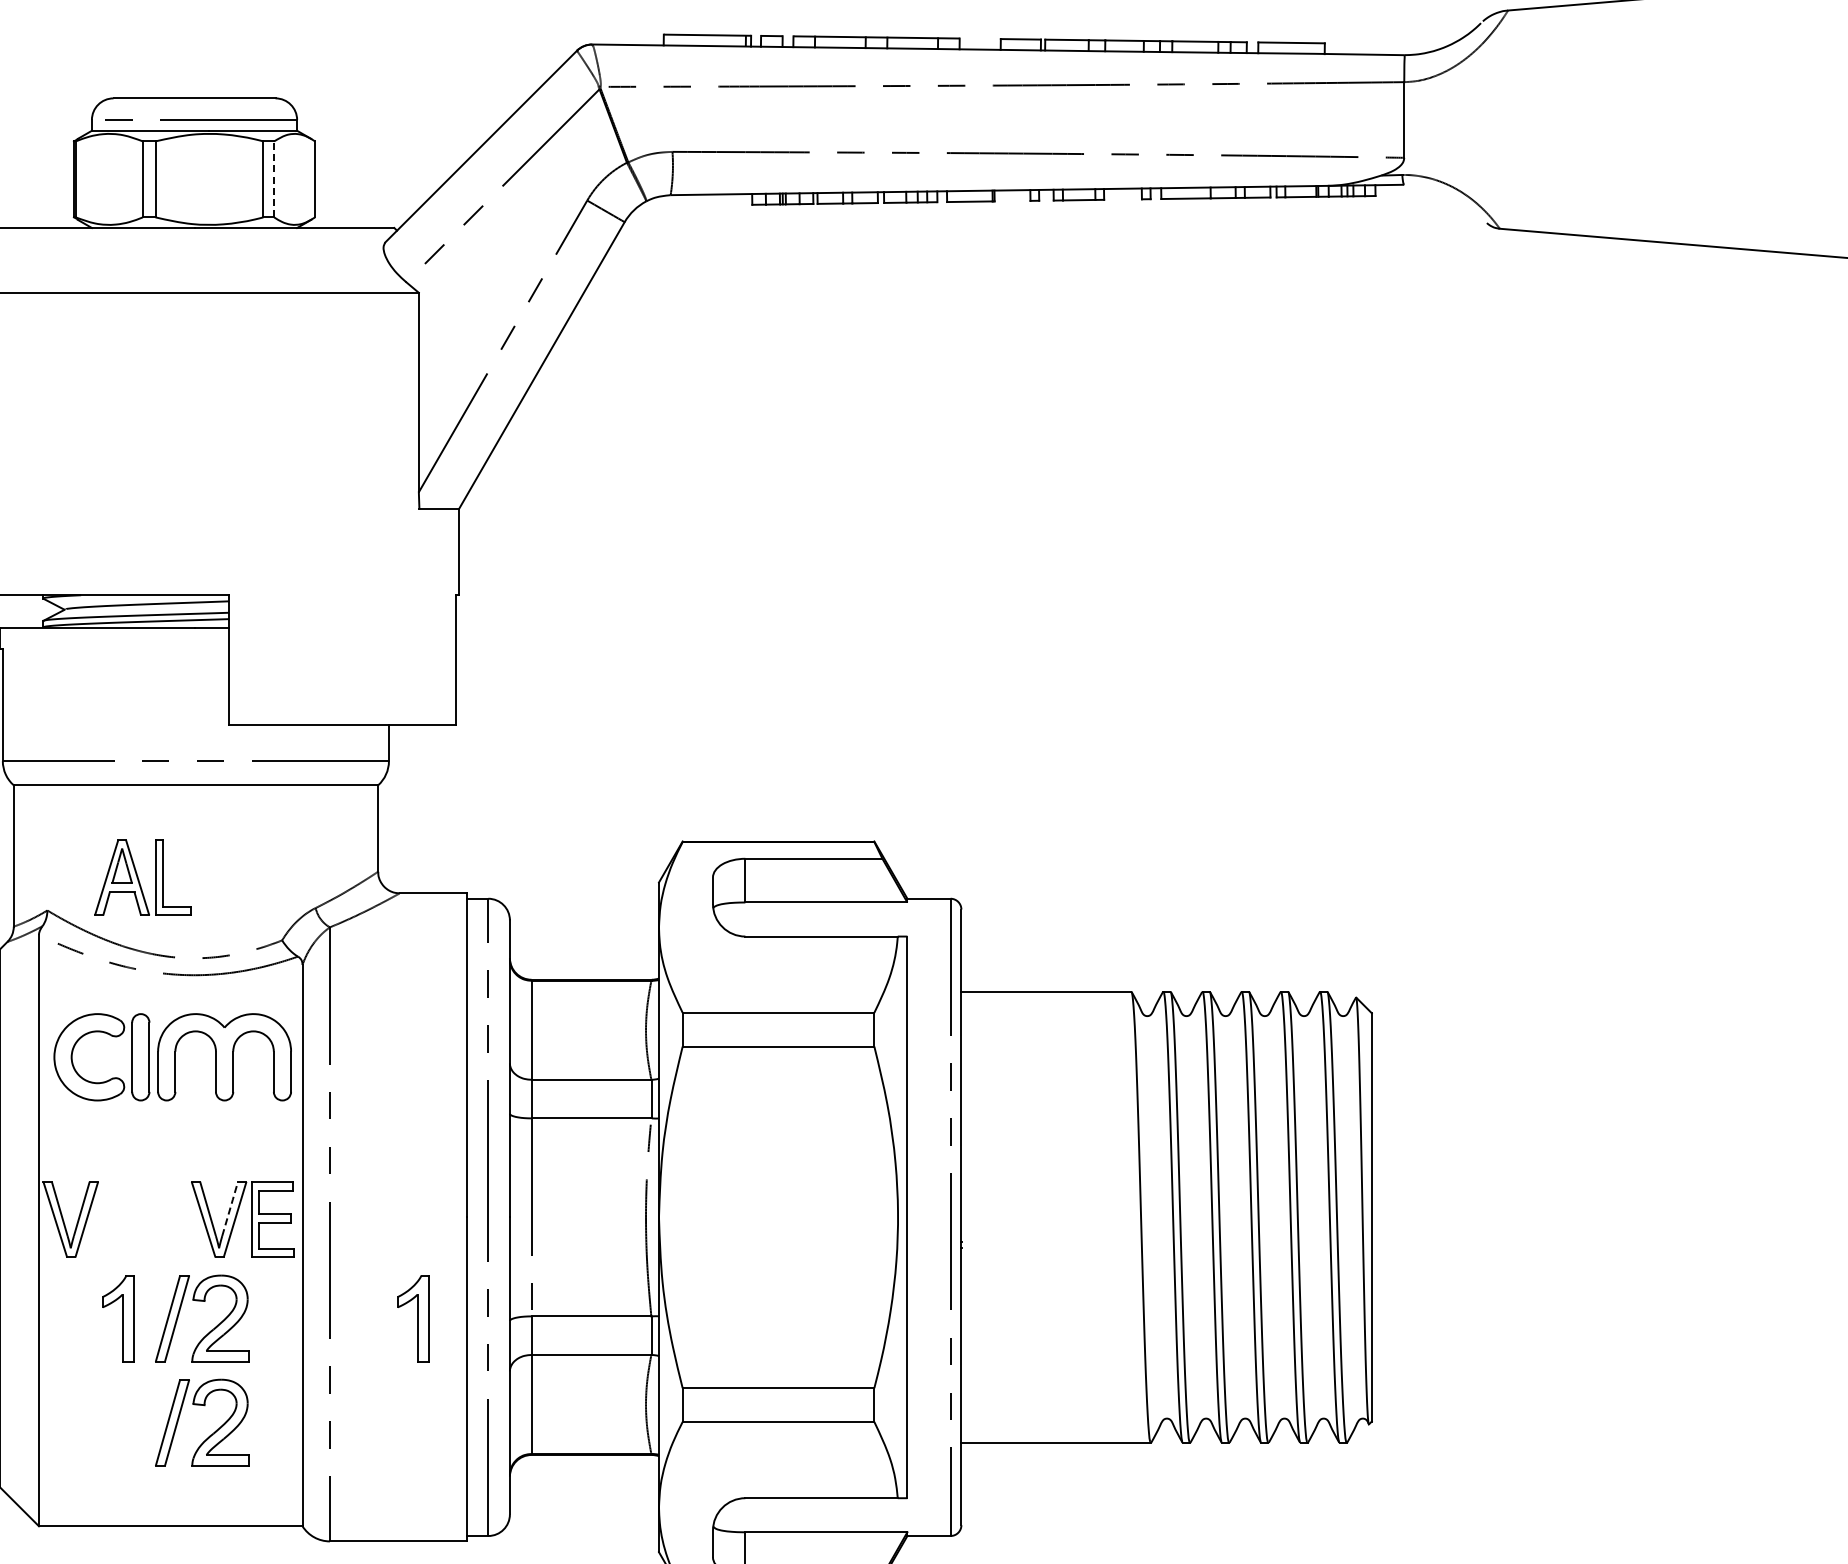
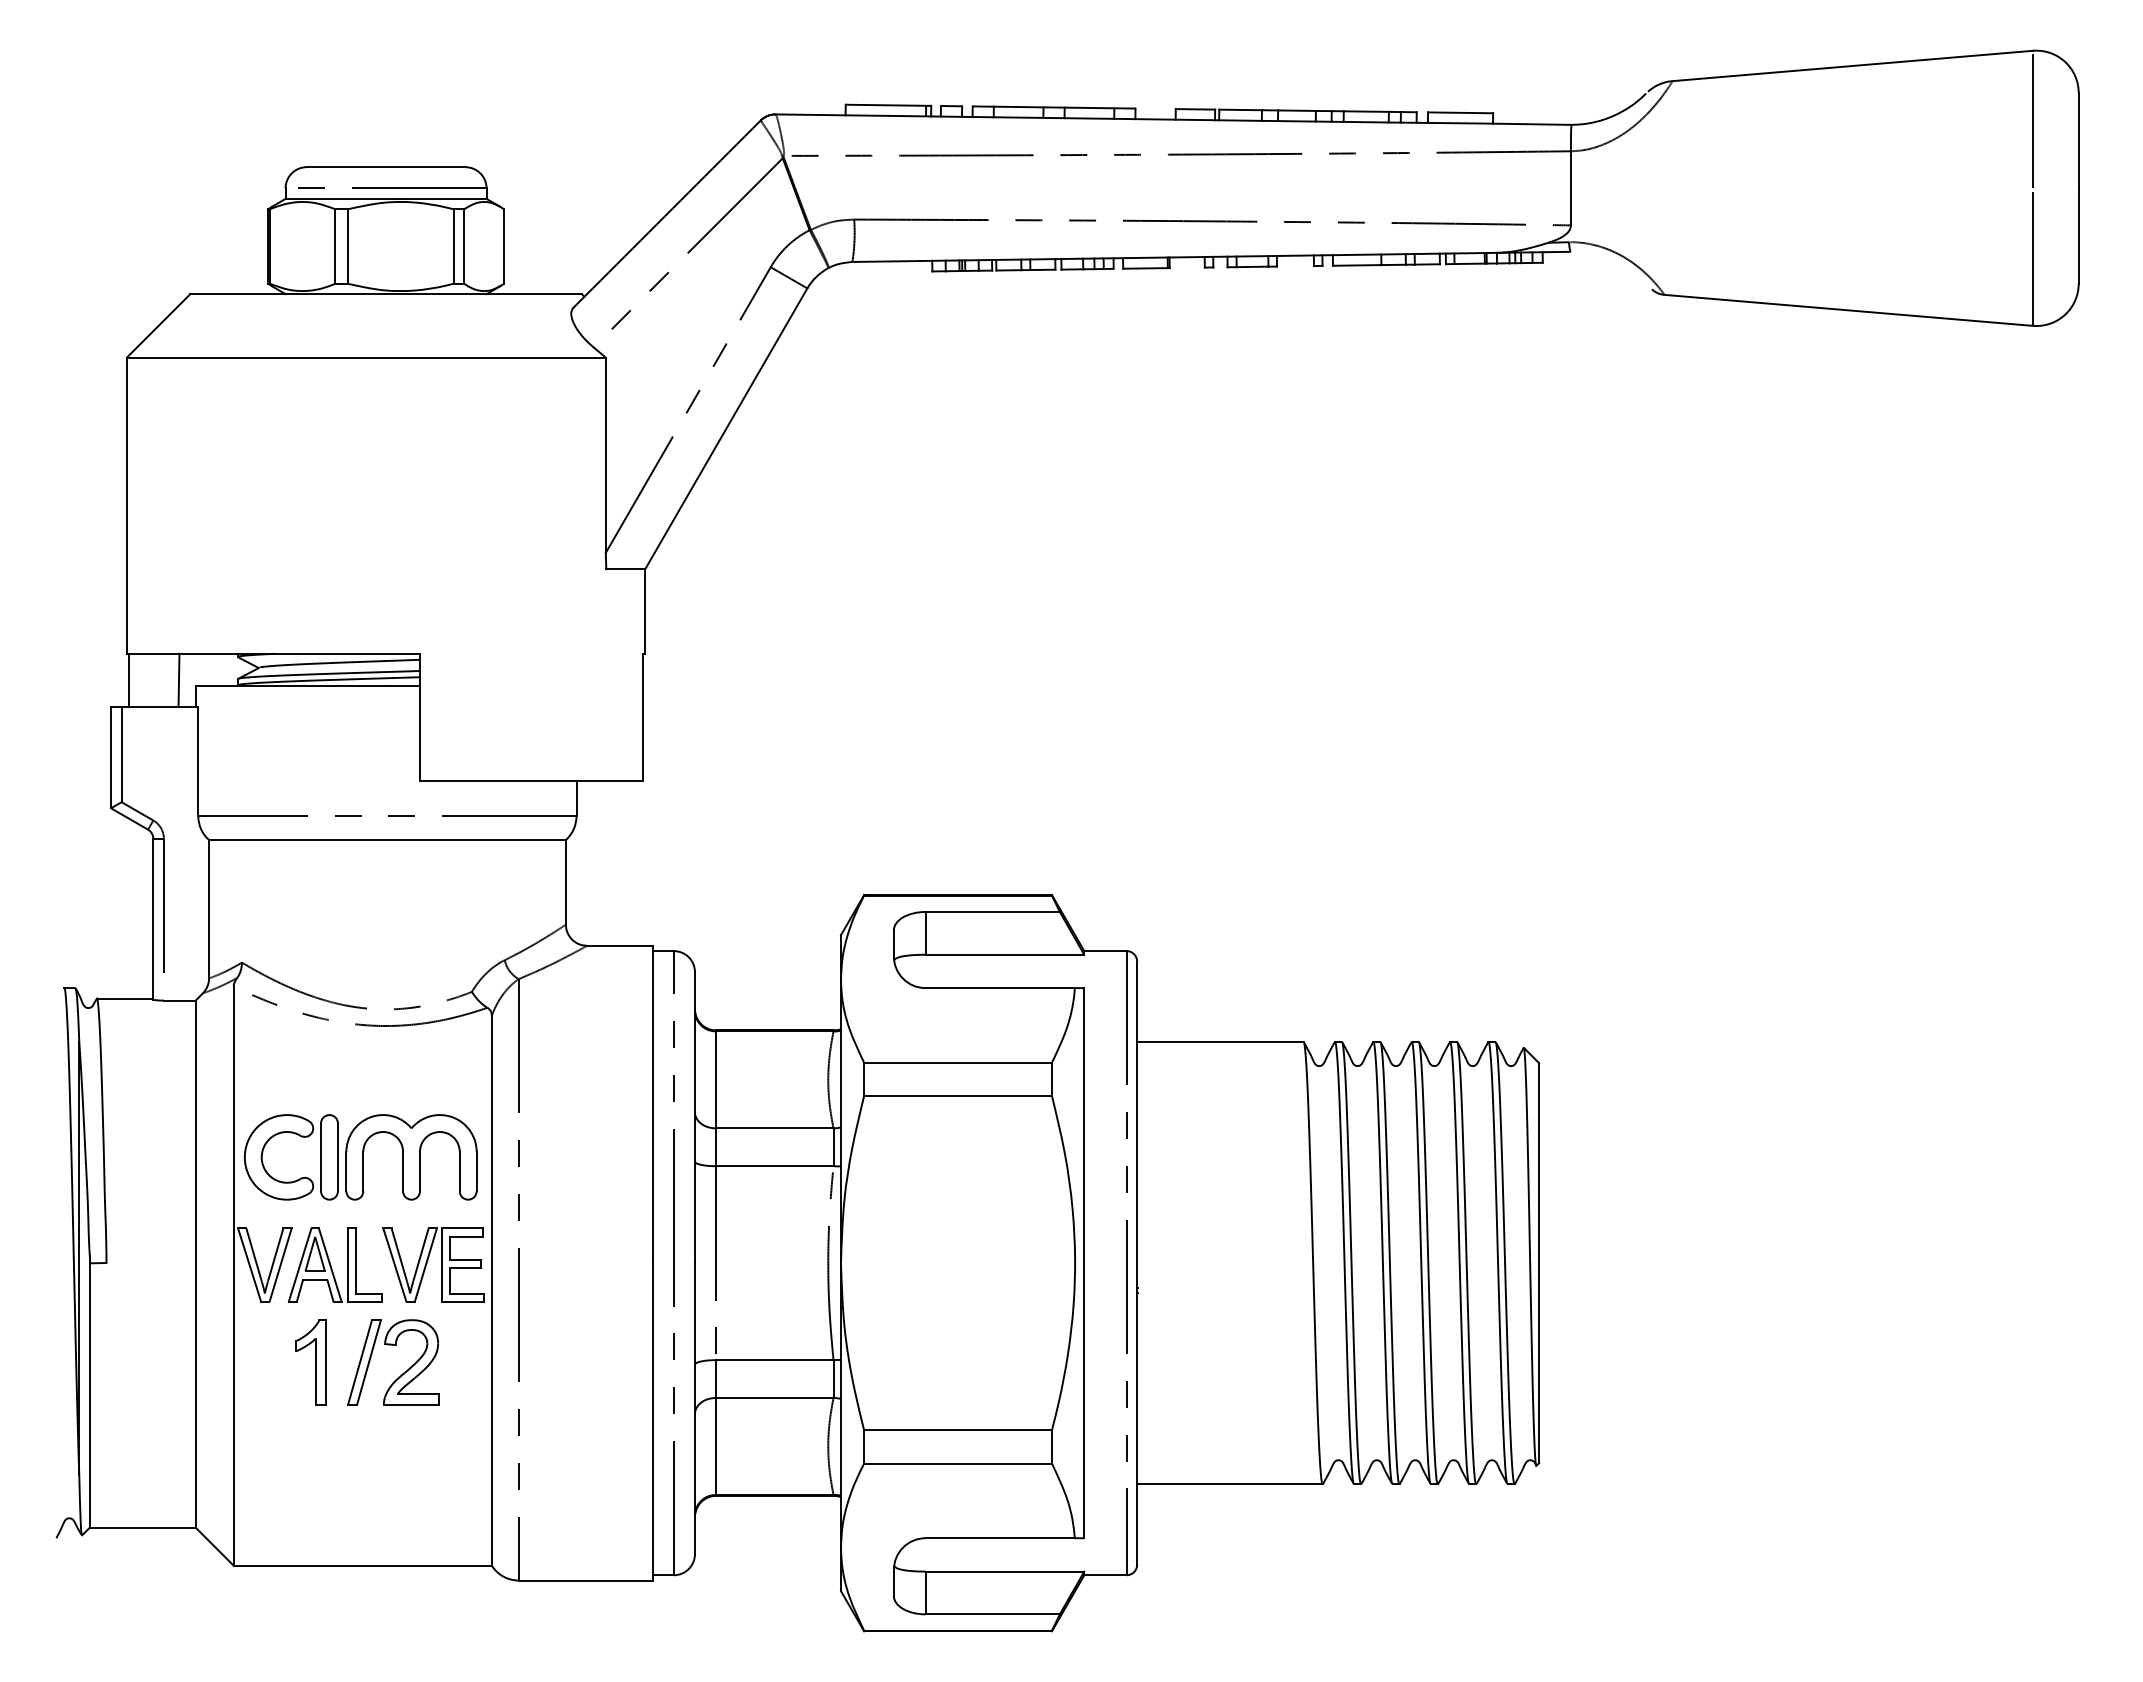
line: (274, 179) -> (464, 246), dashed -> solid
part: (141, 876) -> (334, 1264), moved
part: (172, 1057) -> (360, 1157), moved
line: (230, 1208) -> (421, 1254), dashed -> solid
part: (412, 1318) -> (599, 1362), removed
part: (212, 1433) -> (403, 1474), removed

